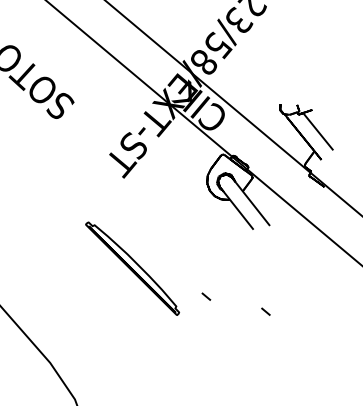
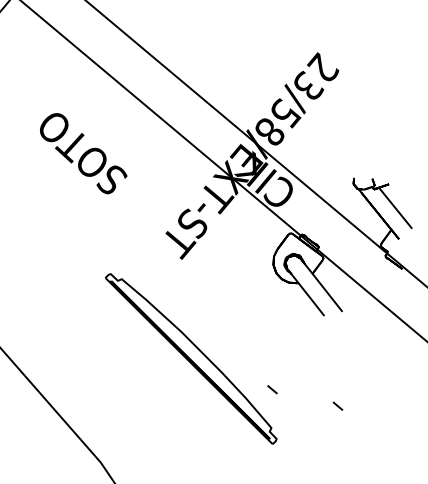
part: (132, 268) -> (191, 358), size x1.67

